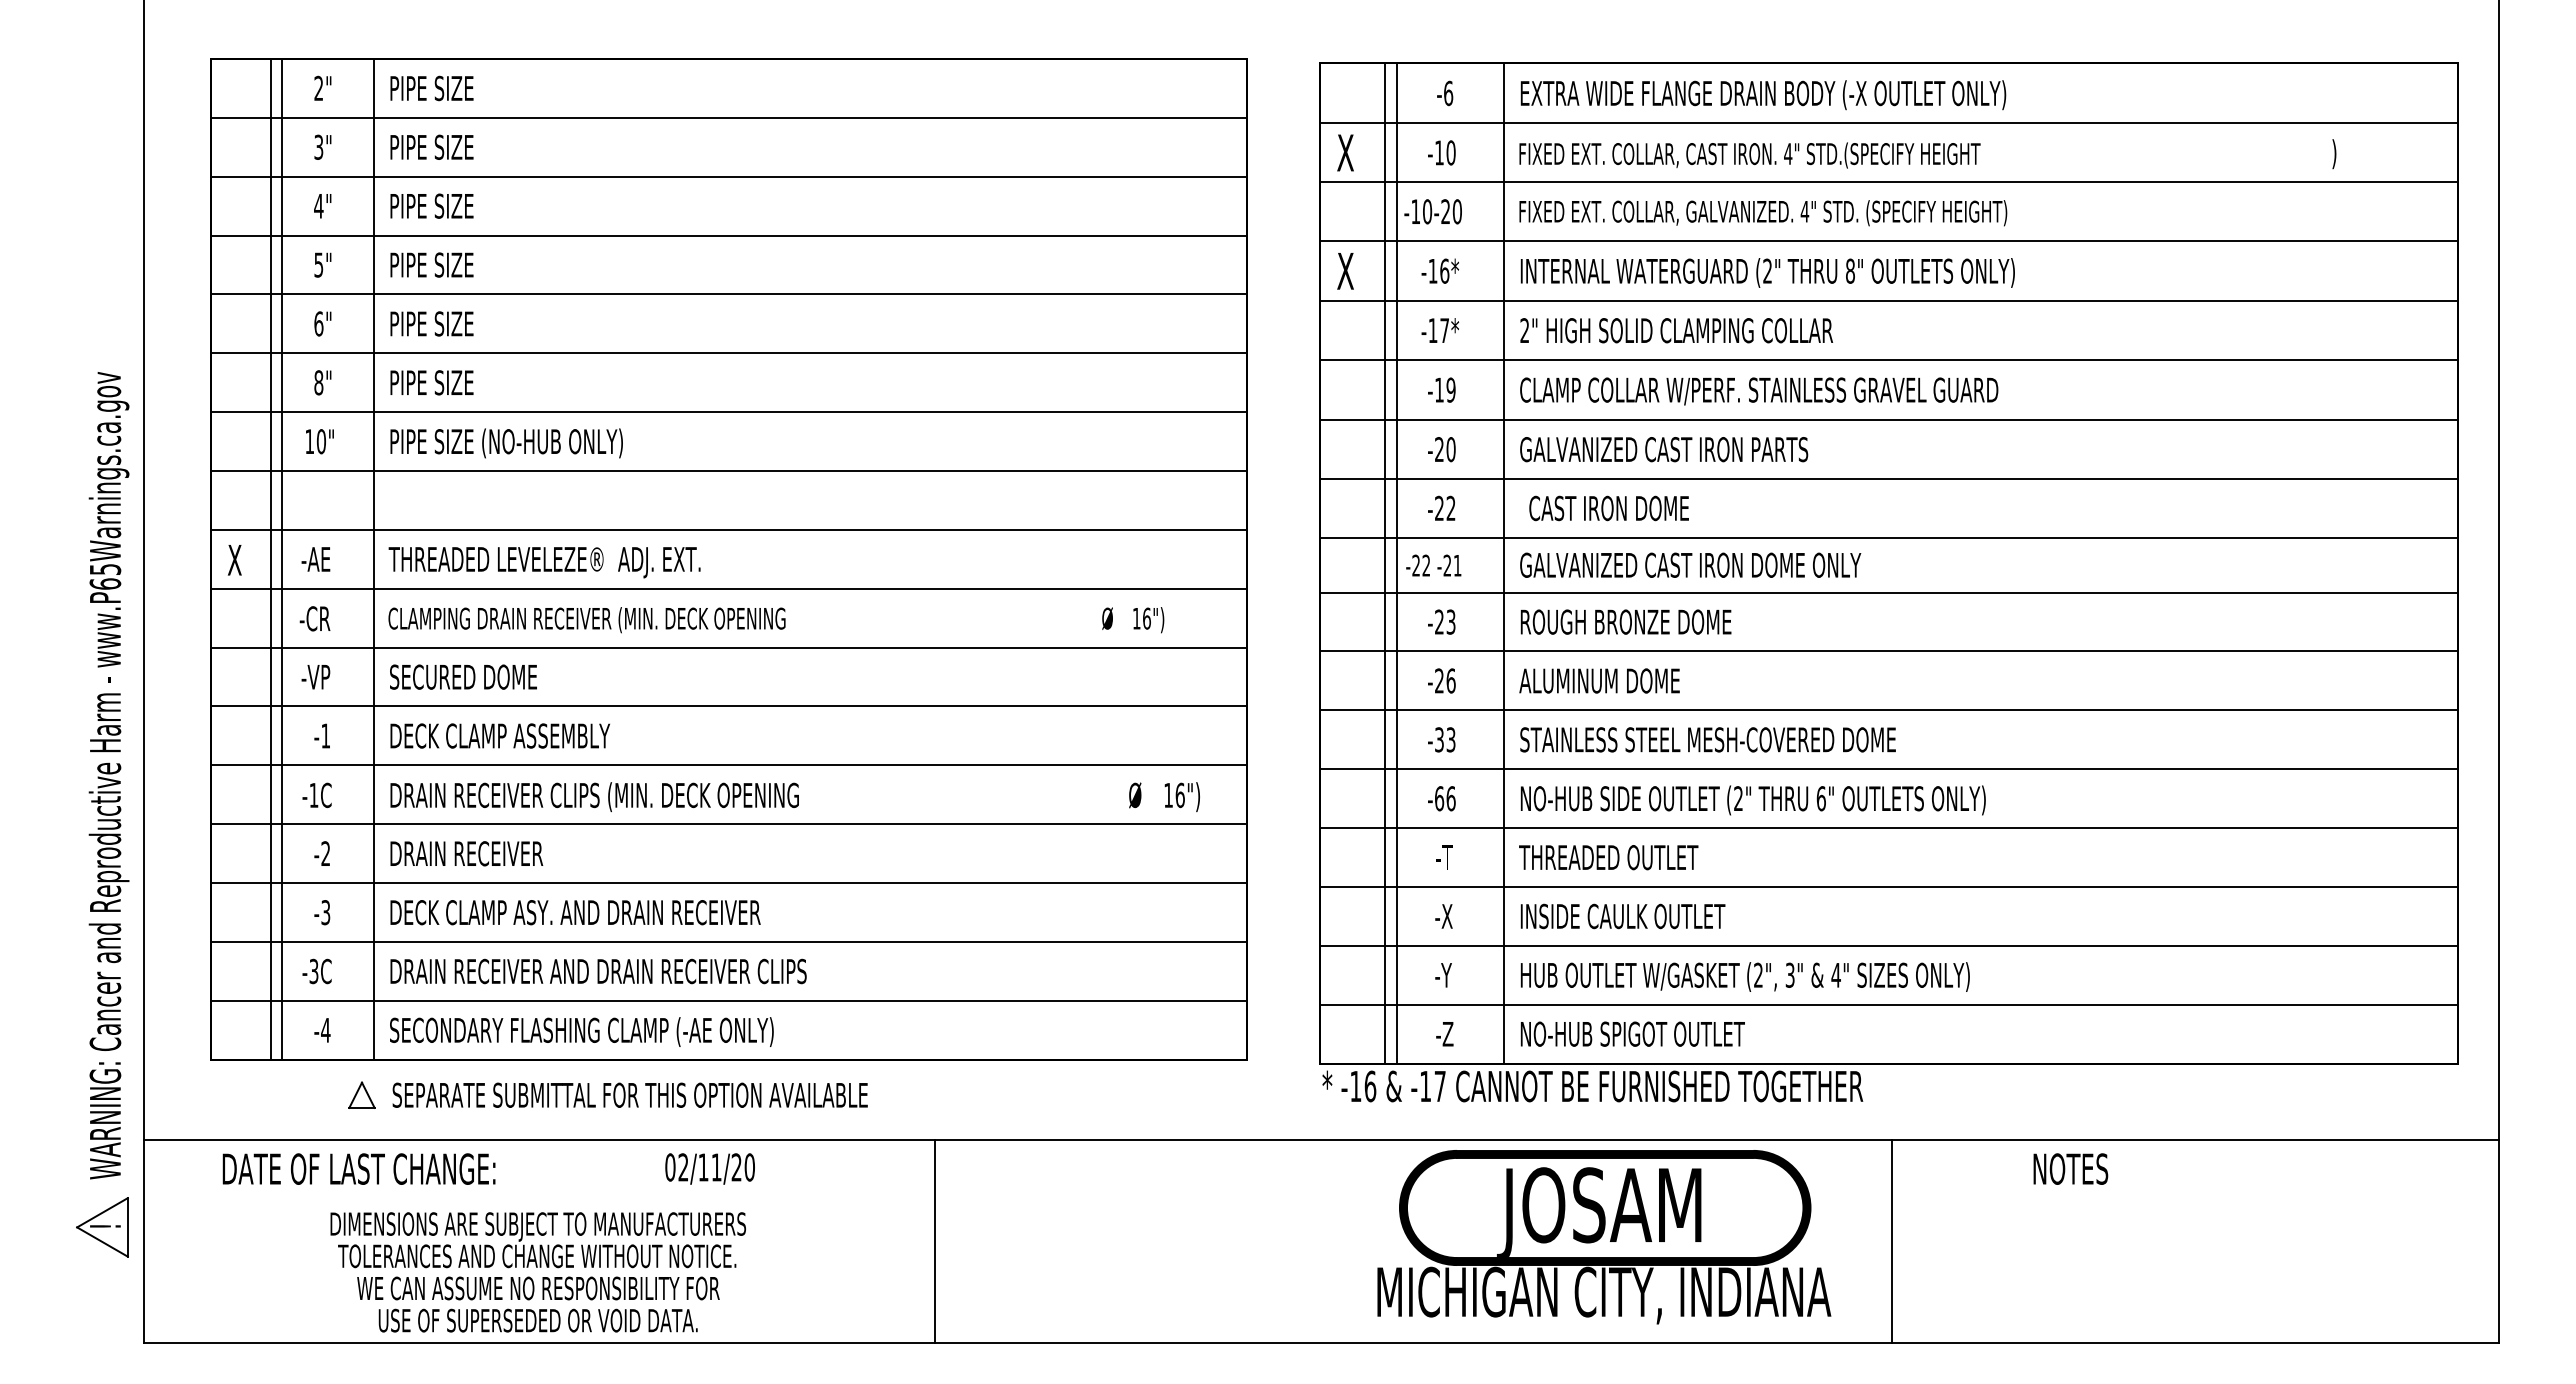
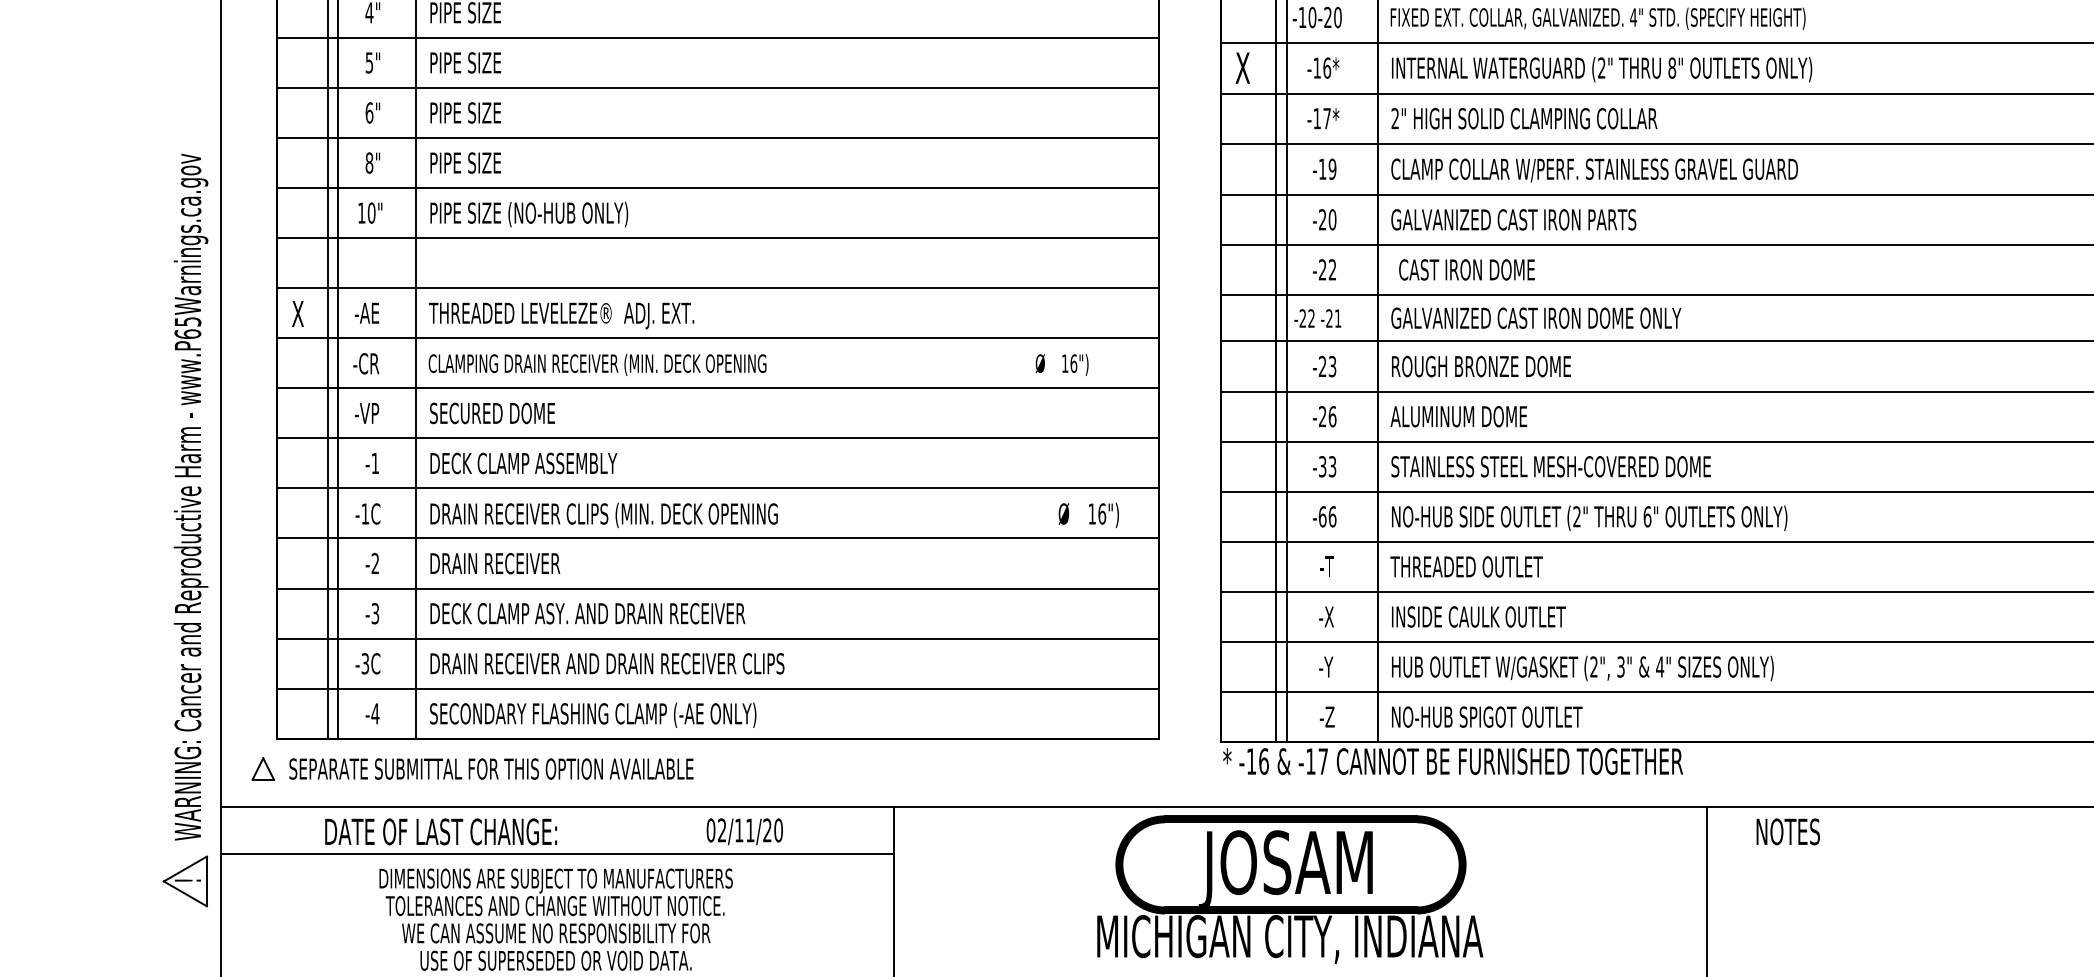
part: (607, 1094) -> (472, 768), moved
text: (358, 1168) -> (440, 831), moved
text: (709, 1168) -> (744, 831), moved
text: (2070, 1168) -> (1787, 831), moved
line: (539, 1195) -> (557, 854), added
part: (1604, 1237) -> (1290, 890), moved

